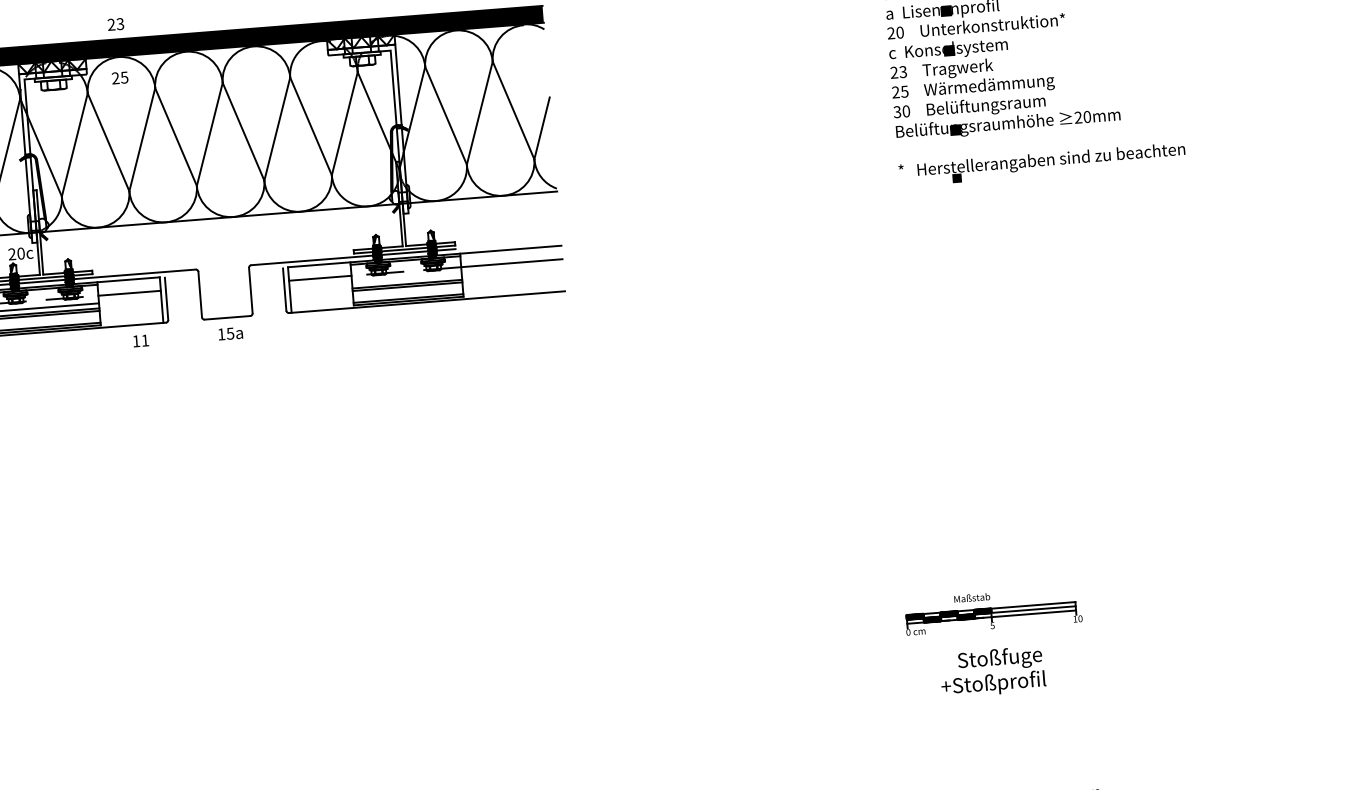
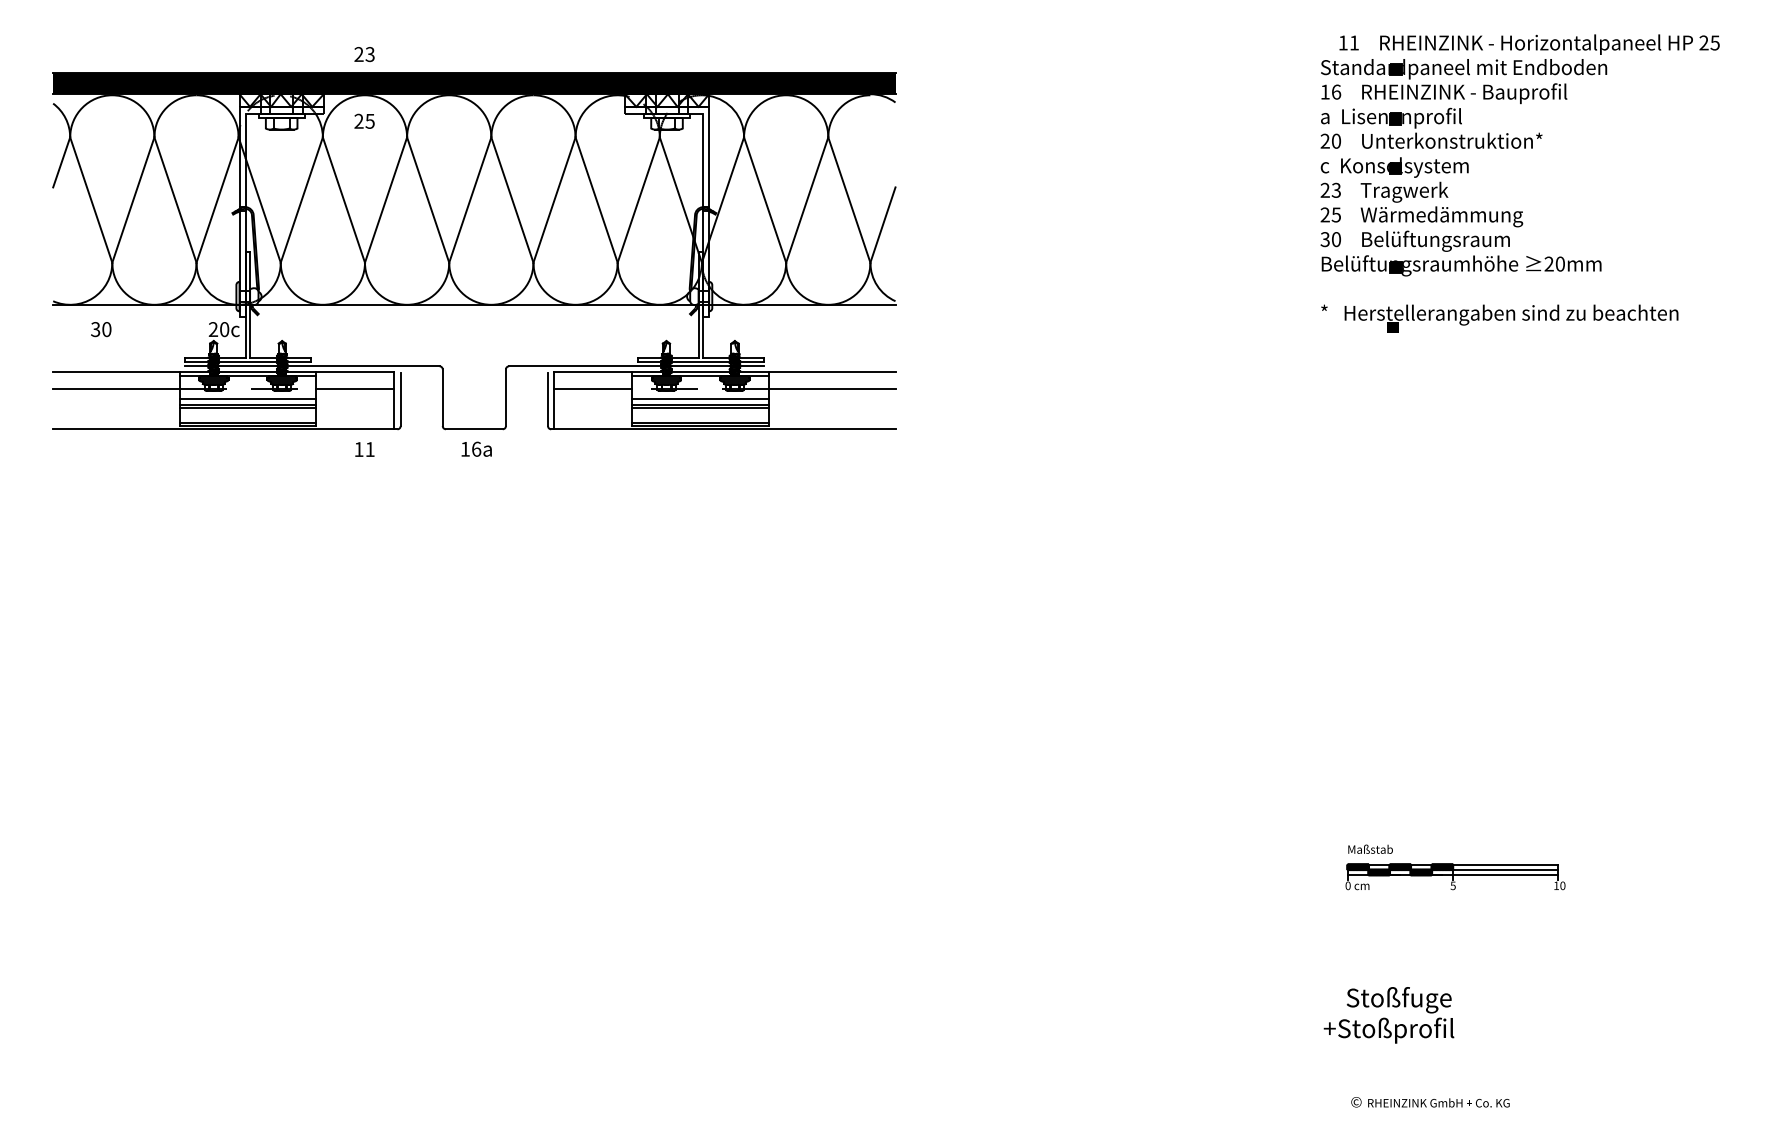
line: (406, 278) -> (700, 398), added
text: (230, 333) -> (476, 448), 15a -> 16a
part: (993, 618) -> (1455, 876), moved
text: (992, 672) -> (1388, 1015), moved

